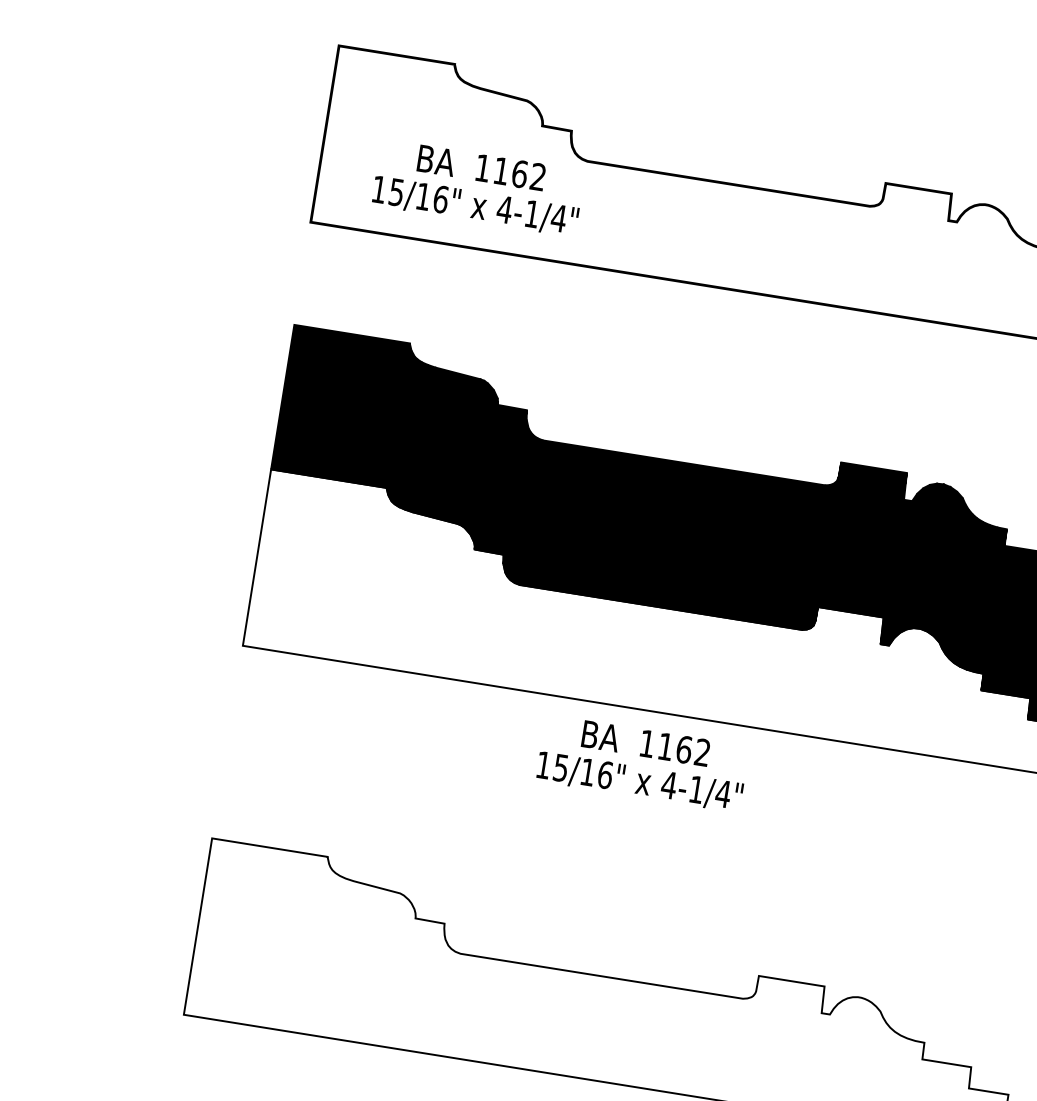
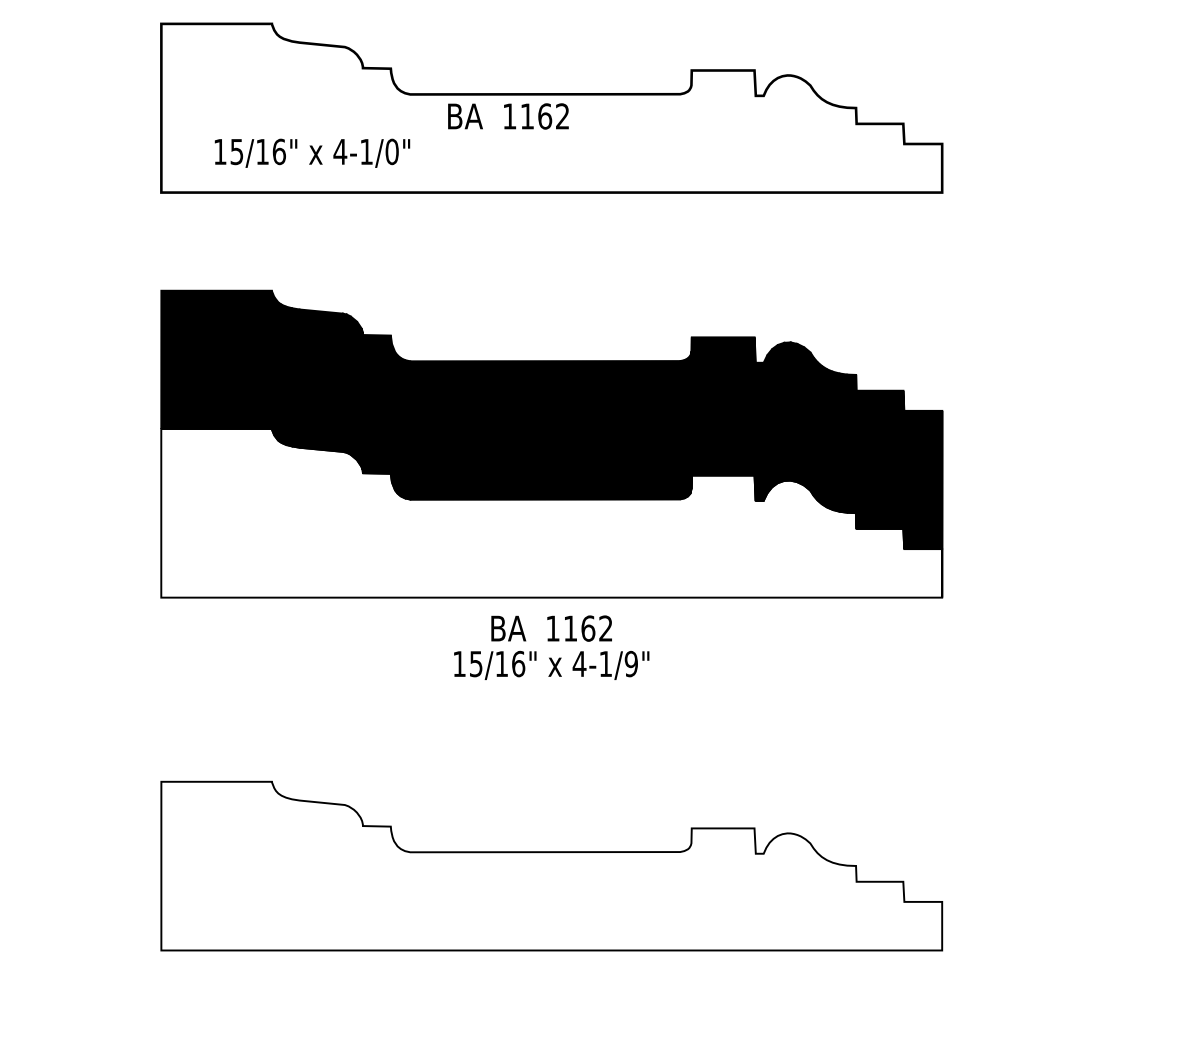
text: (481, 168) -> (508, 116), moved
text: (559, 218) -> (392, 151), 4-1/4" -> 4-1/0"
text: (723, 793) -> (631, 663), 4-1/4" -> 4-1/9"

